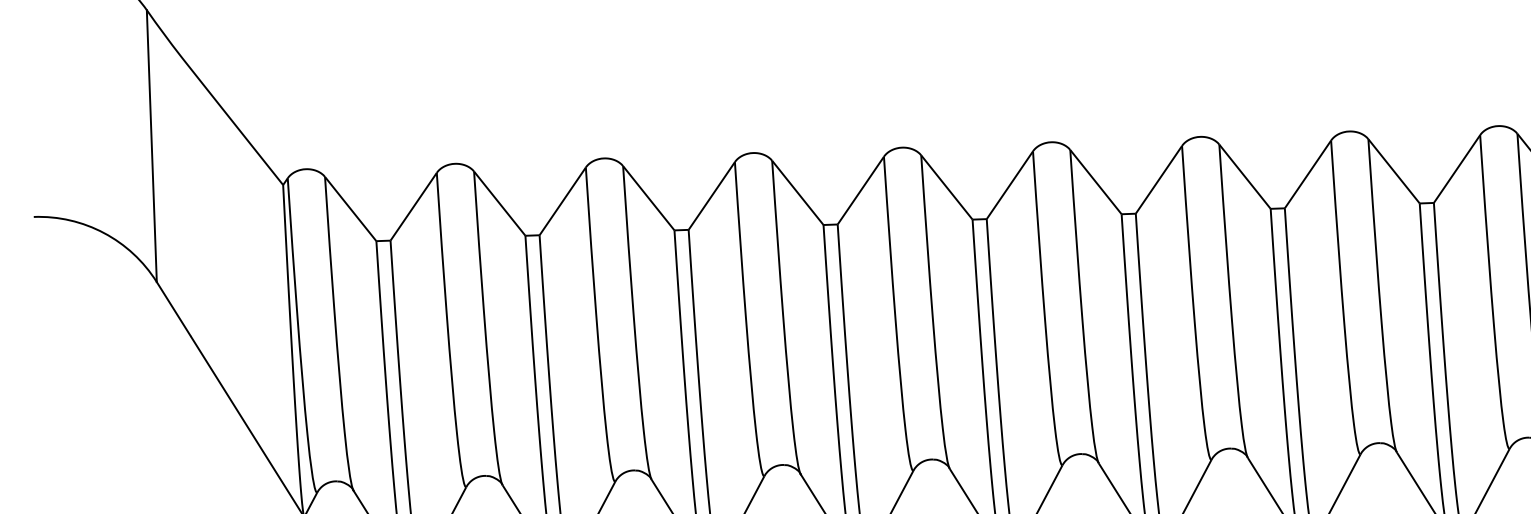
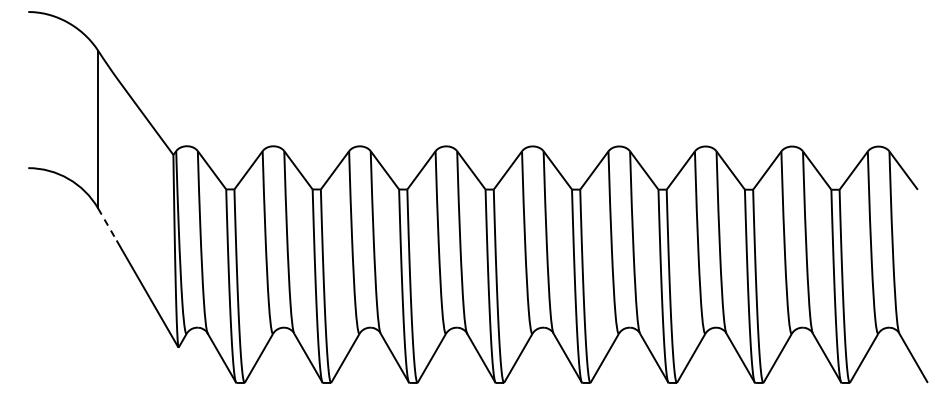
line: (173, 309) -> (107, 224), solid -> dashed

